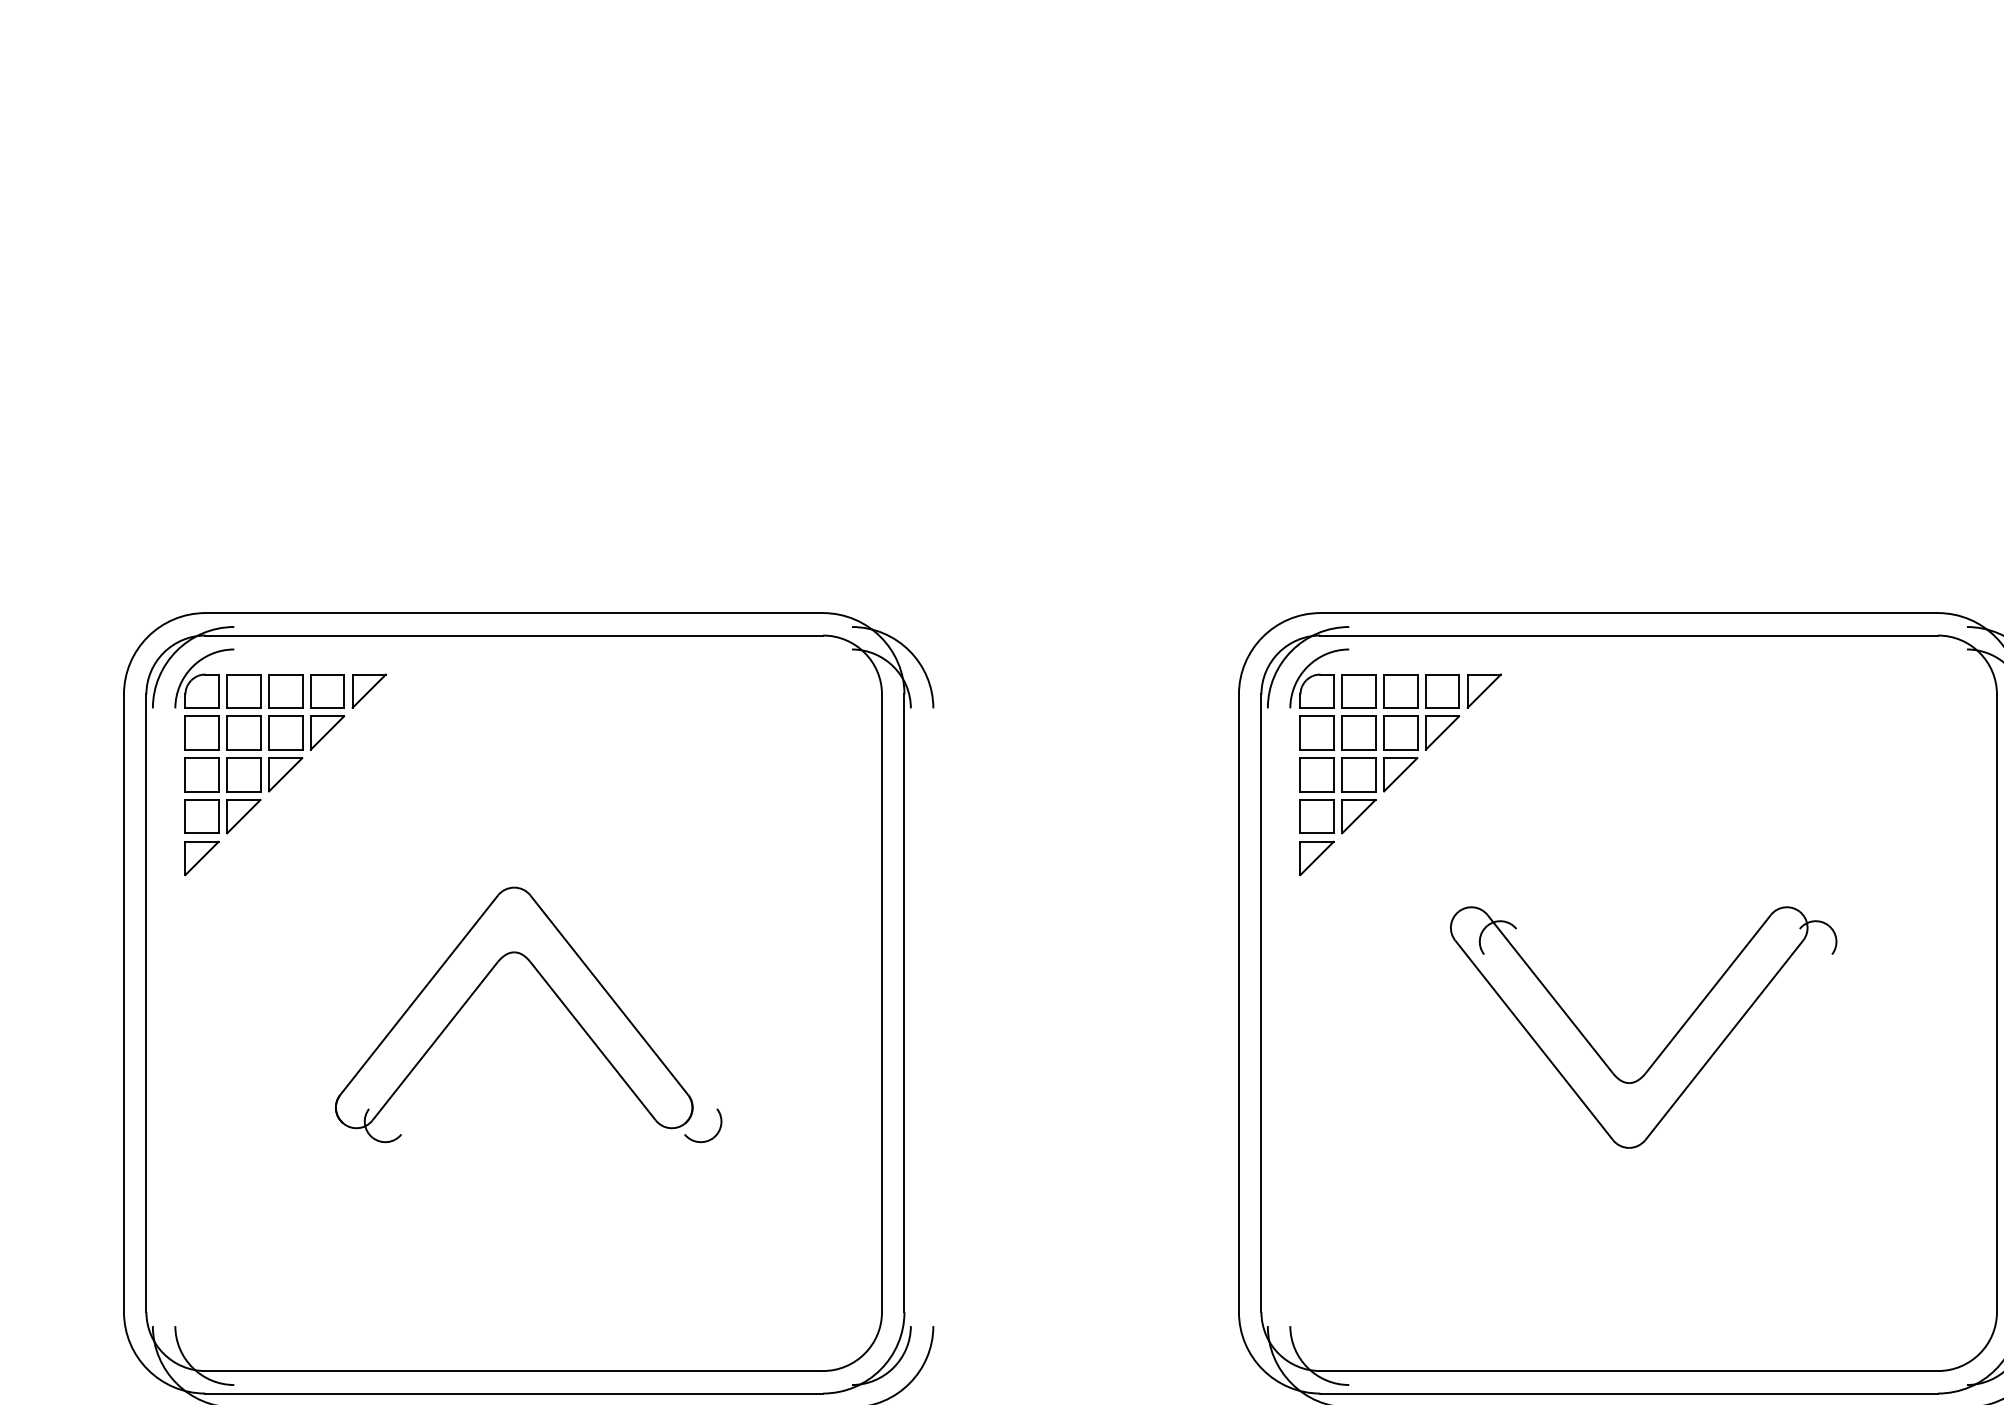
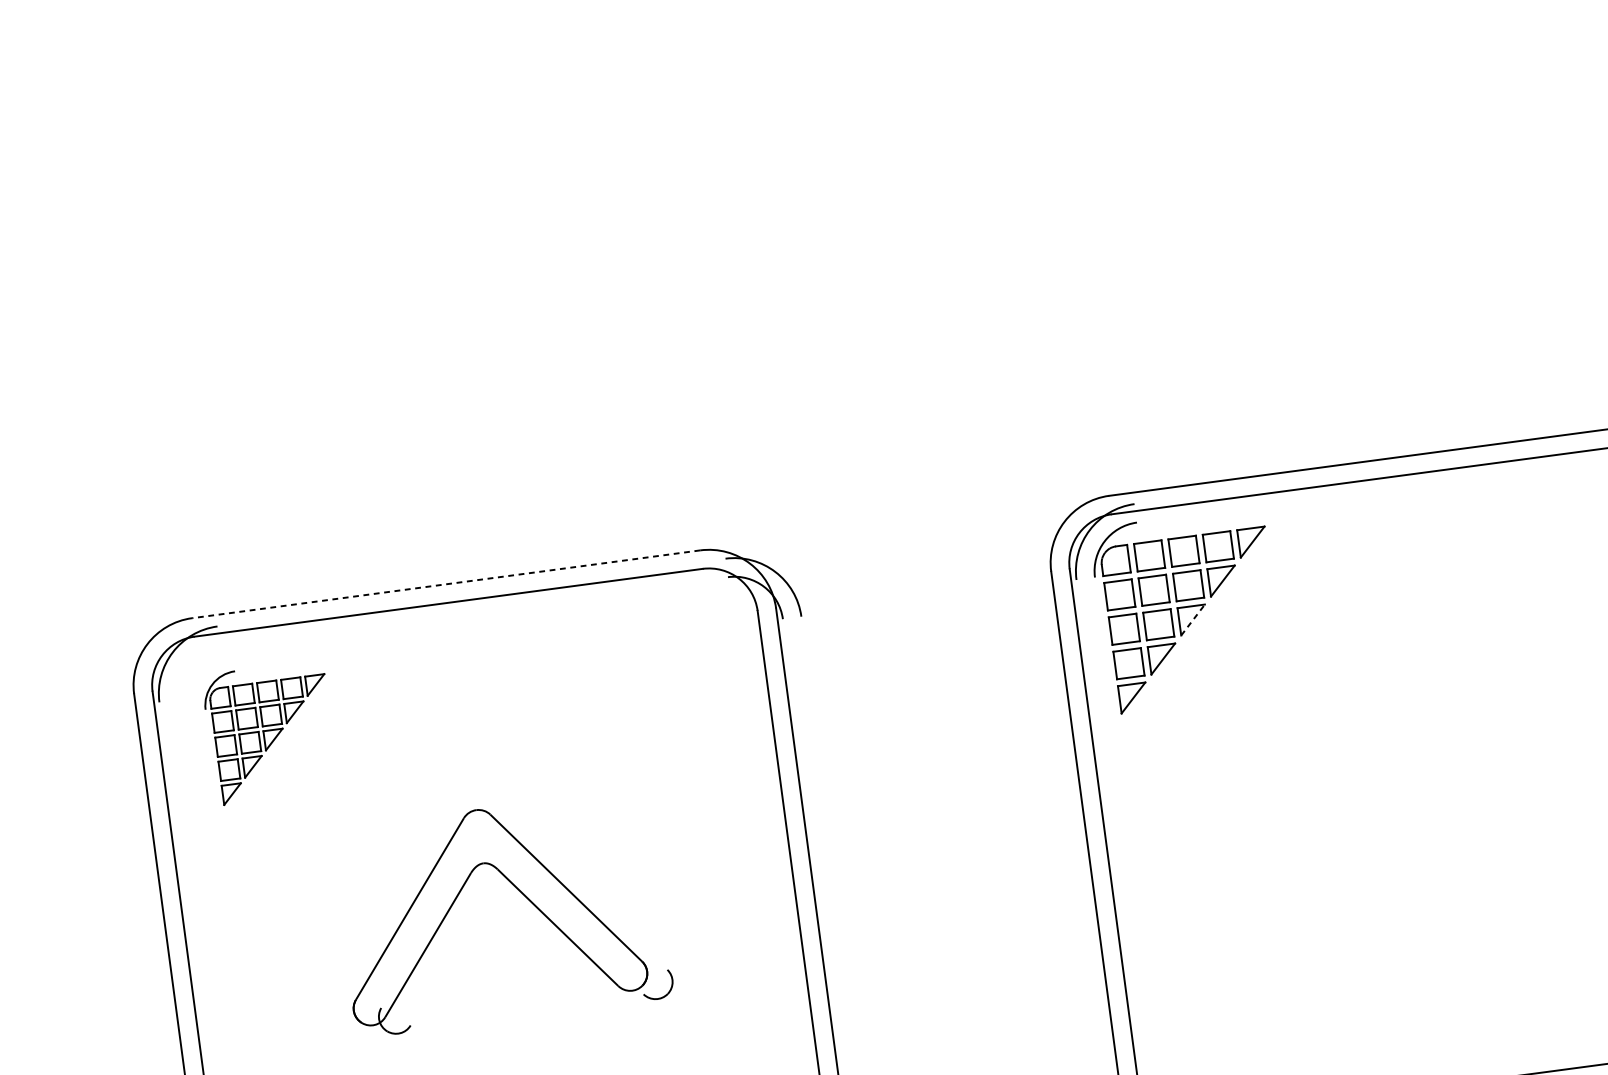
line: (514, 613) -> (446, 584), solid -> dashed
part: (280, 762) -> (270, 732), size x0.7
line: (1401, 774) -> (1193, 619), solid -> dashed
part: (1664, 1047) -> (1439, 815), removed

